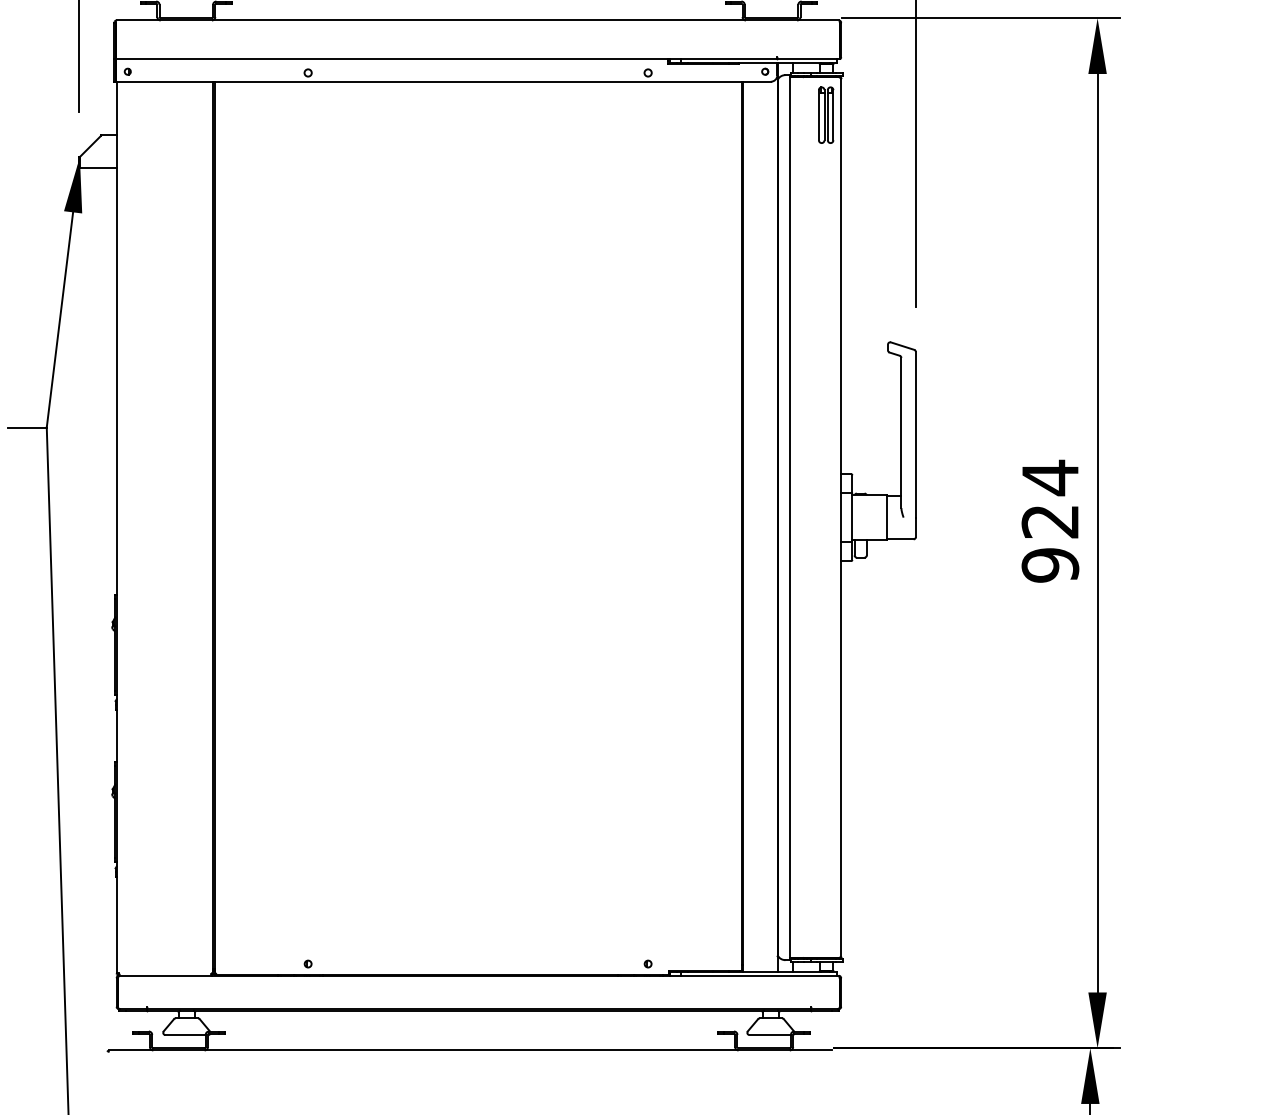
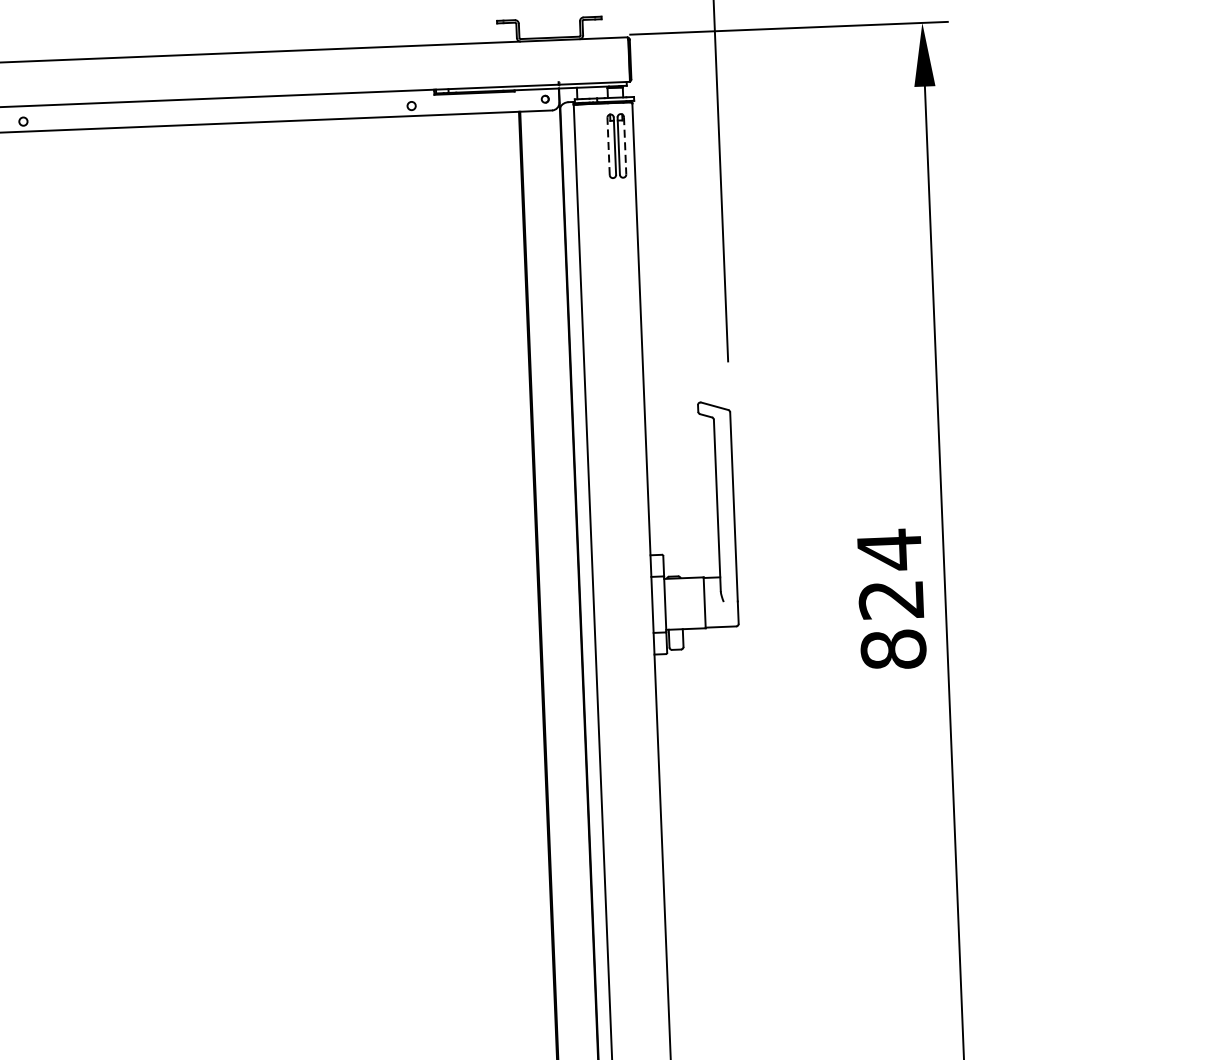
line: (818, 114) -> (608, 145), solid -> dashed
line: (833, 115) -> (625, 146), solid -> dashed
text: (1050, 565) -> (893, 649), 924 -> 824

